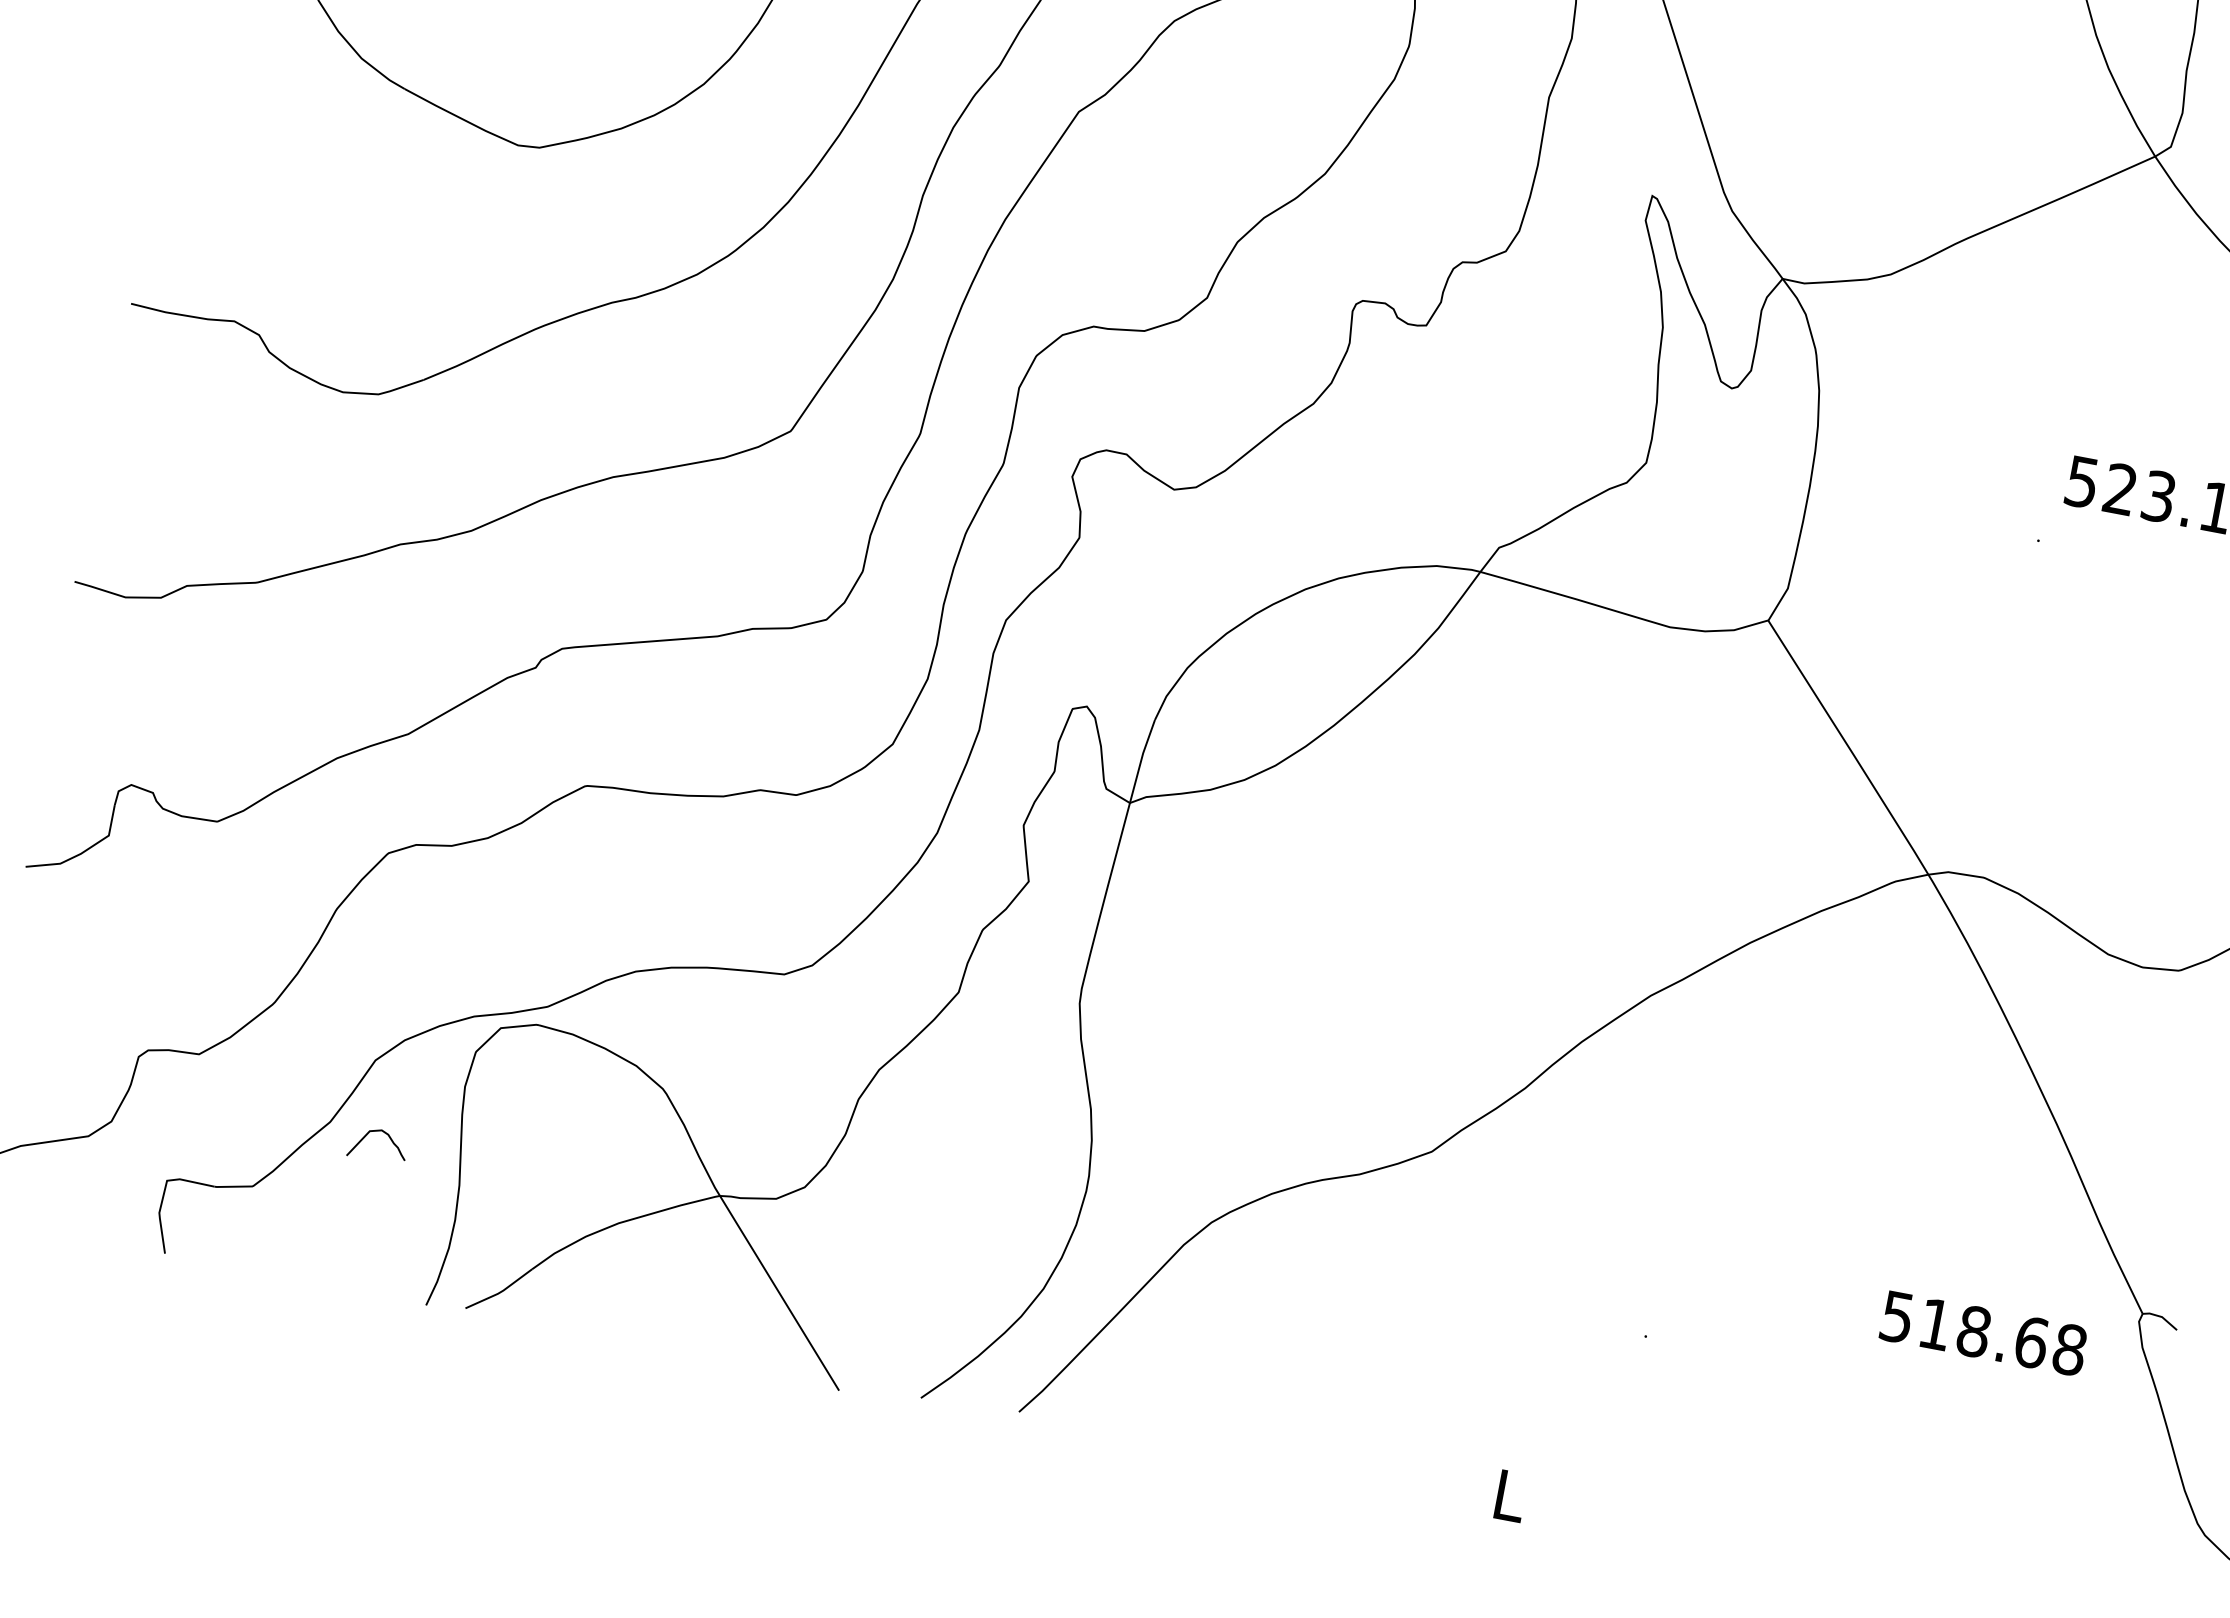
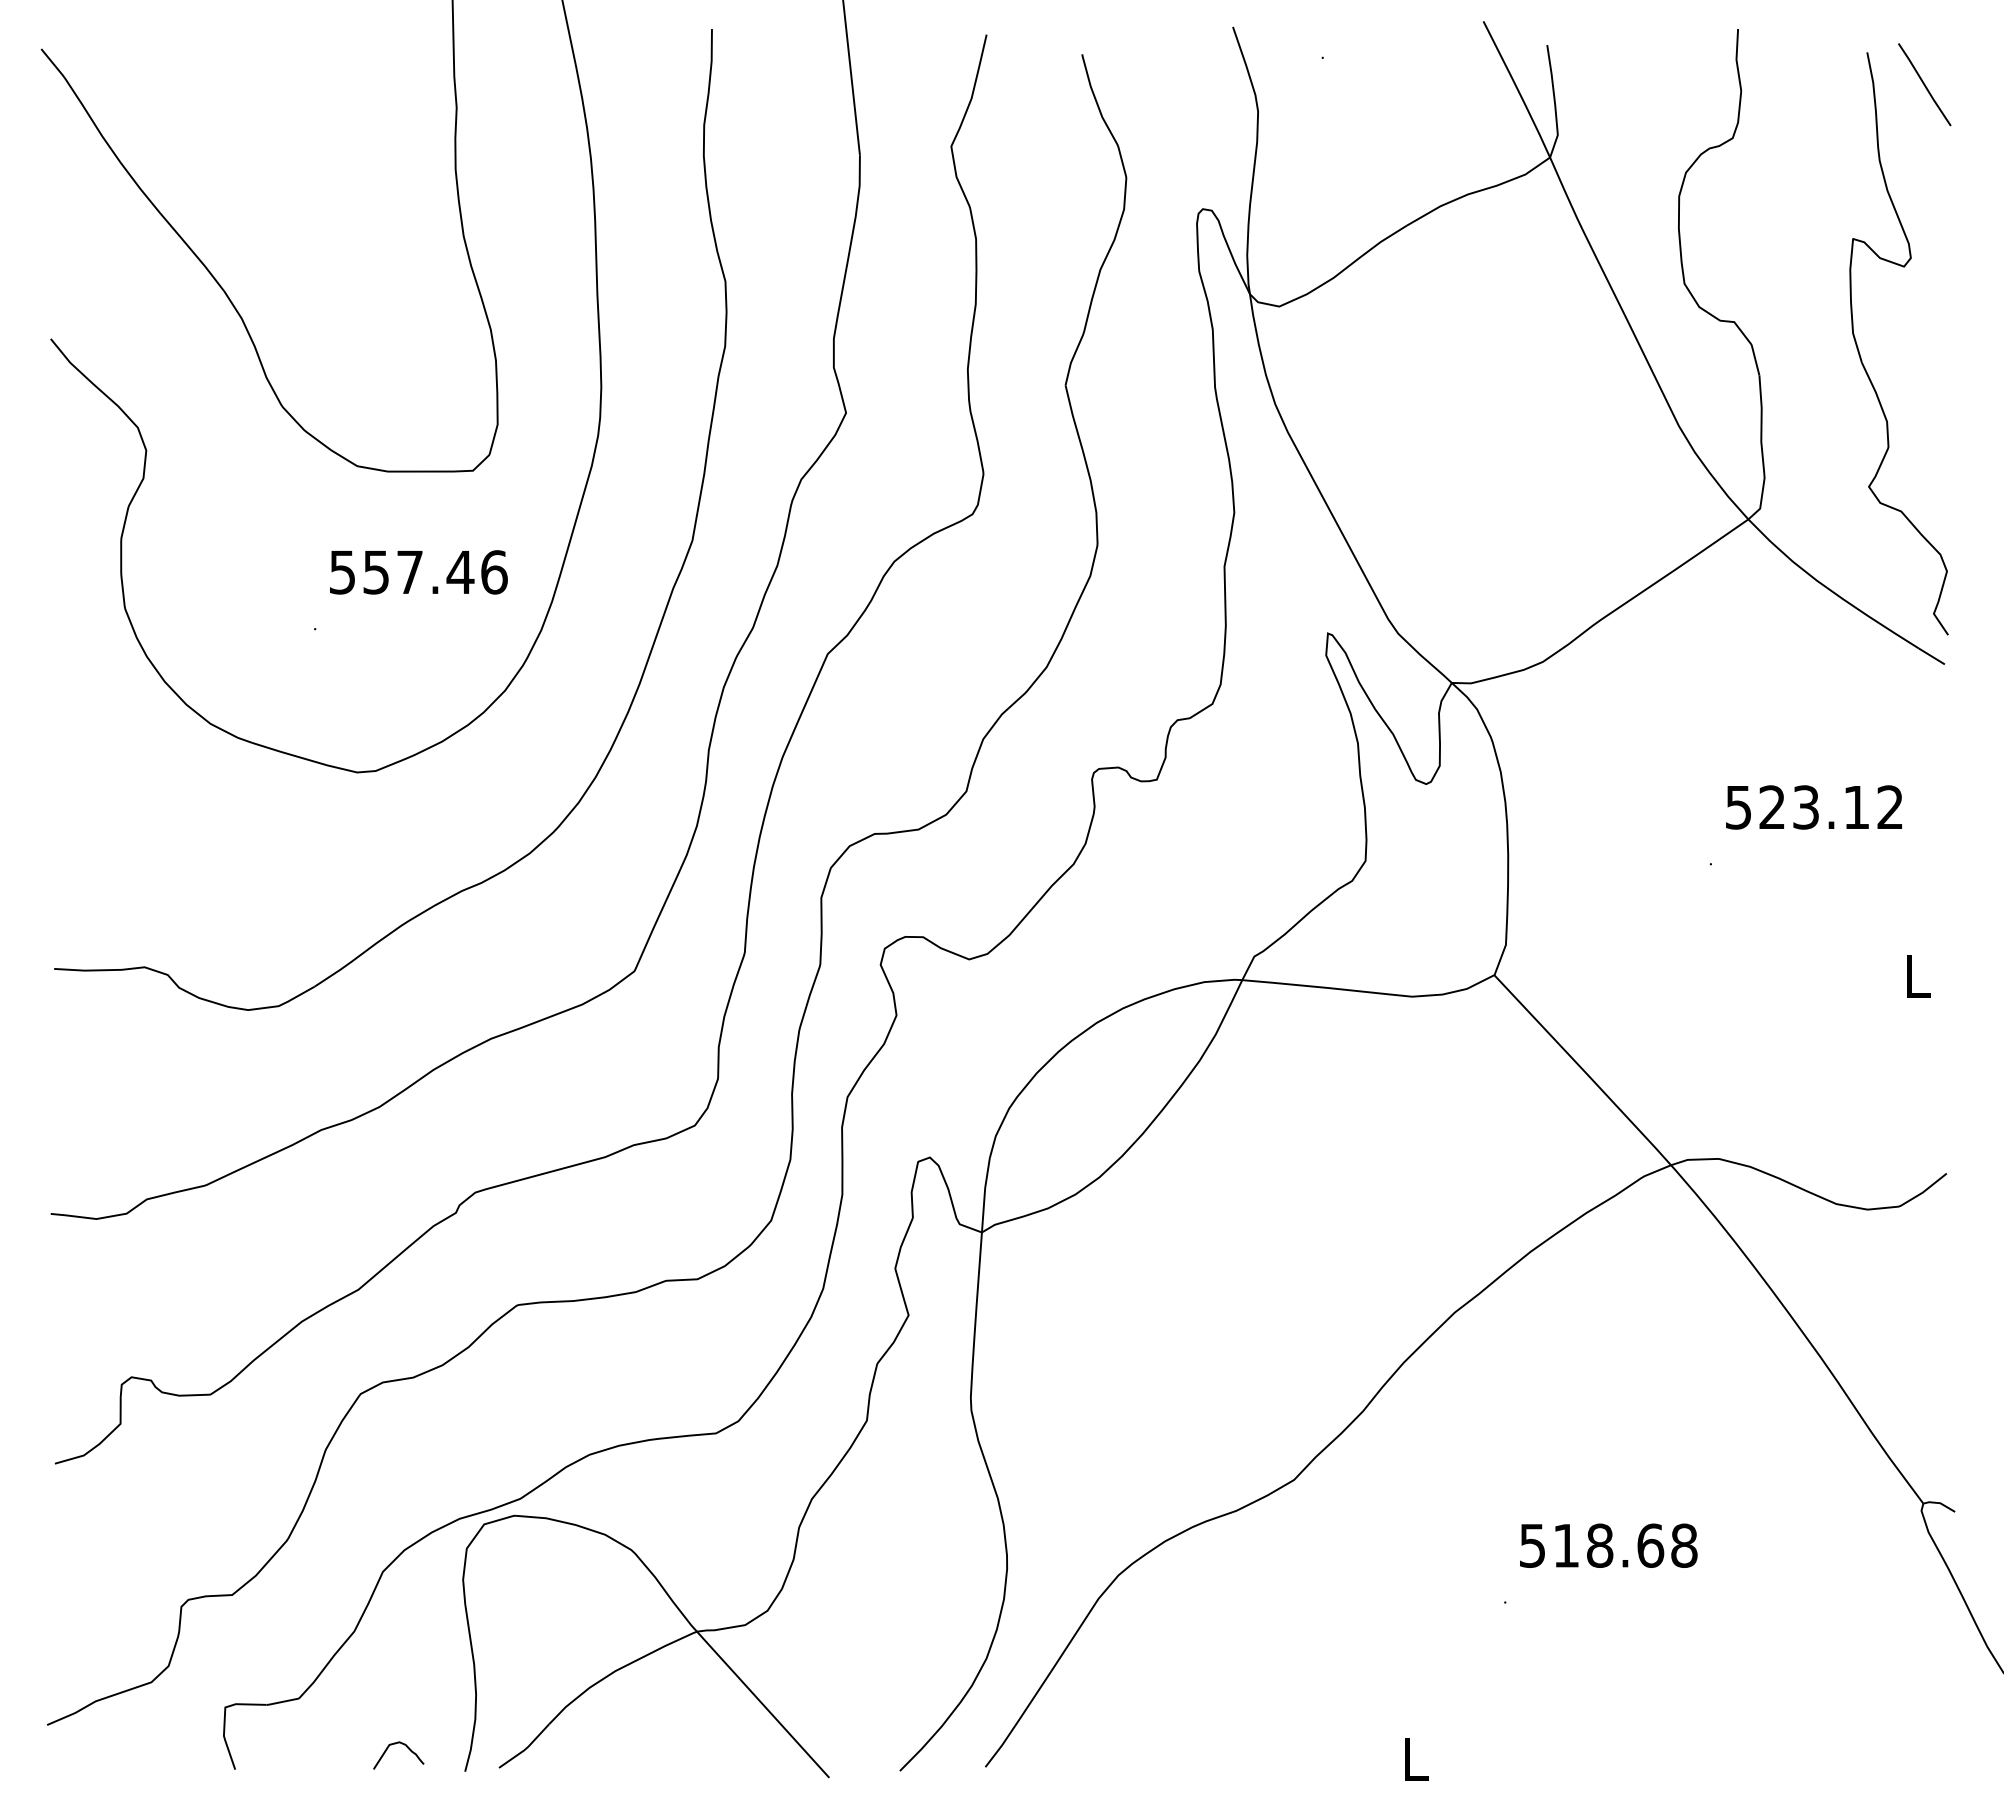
curve: (388, 1137) -> (406, 1747), moved
text: (1983, 1333) -> (1608, 1545), moved

